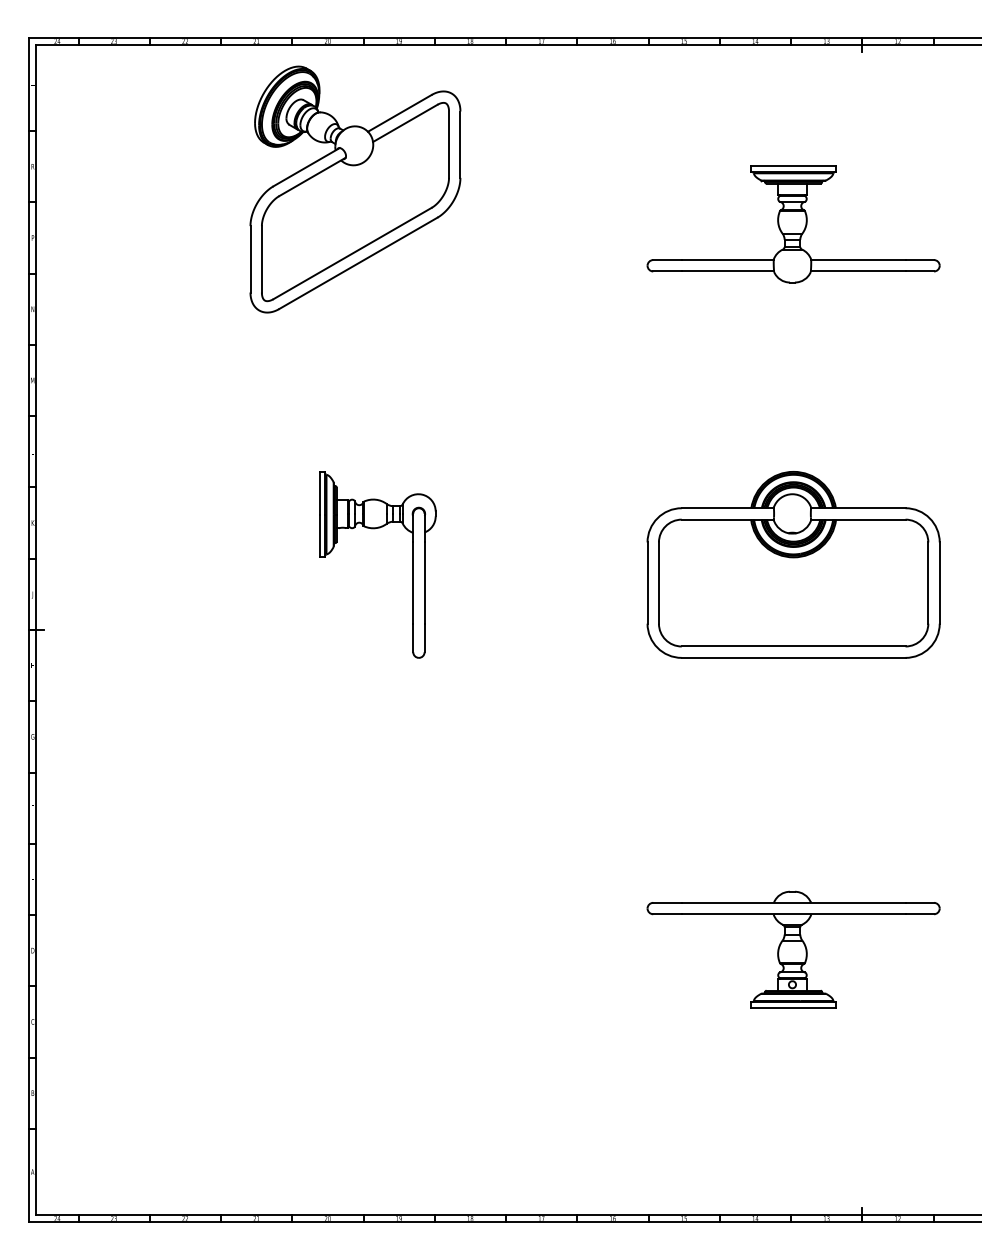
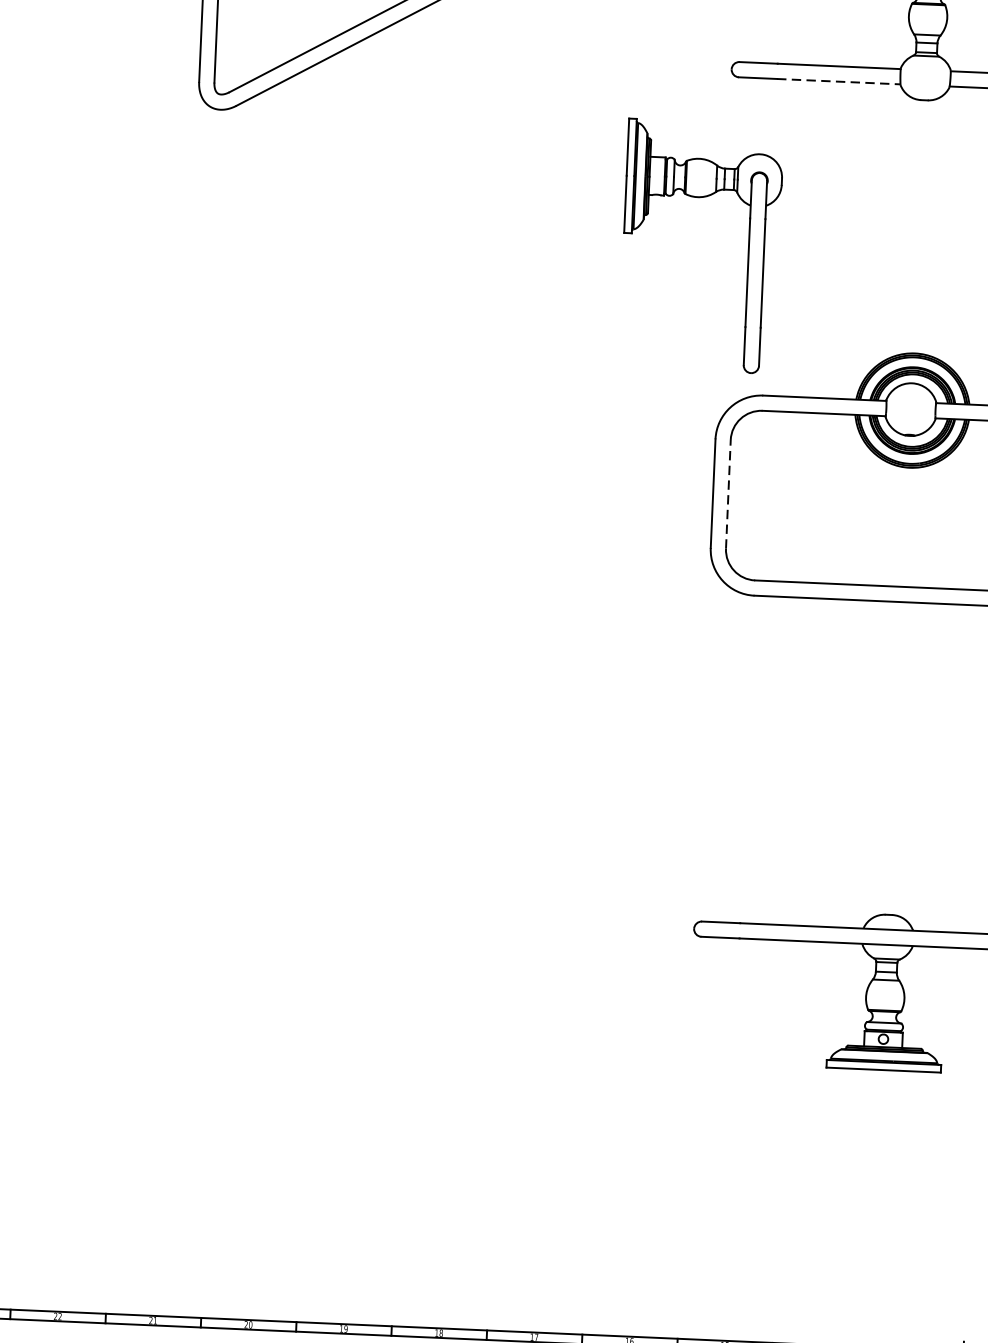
line: (728, 271) -> (839, 81), solid -> dashed
part: (412, 564) -> (747, 247), moved
line: (658, 583) -> (727, 494), solid -> dashed

